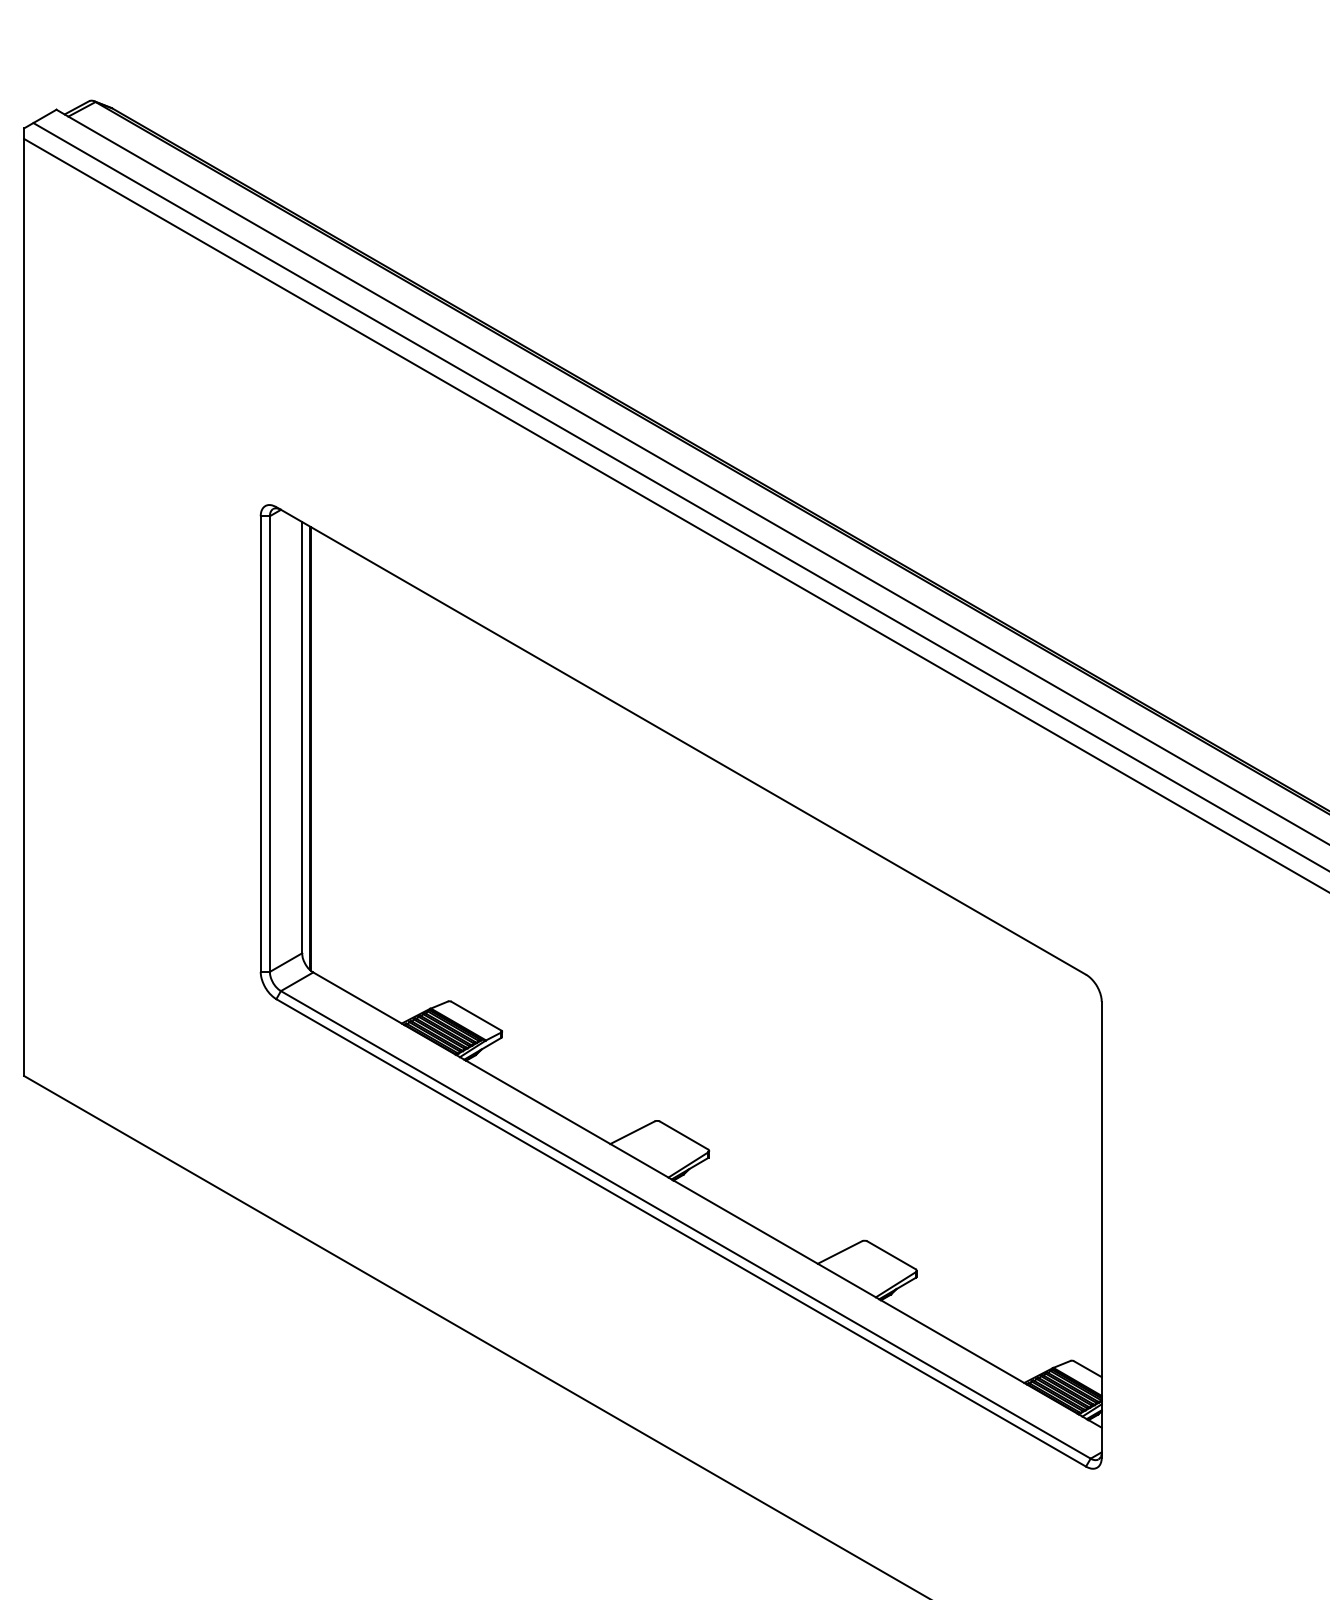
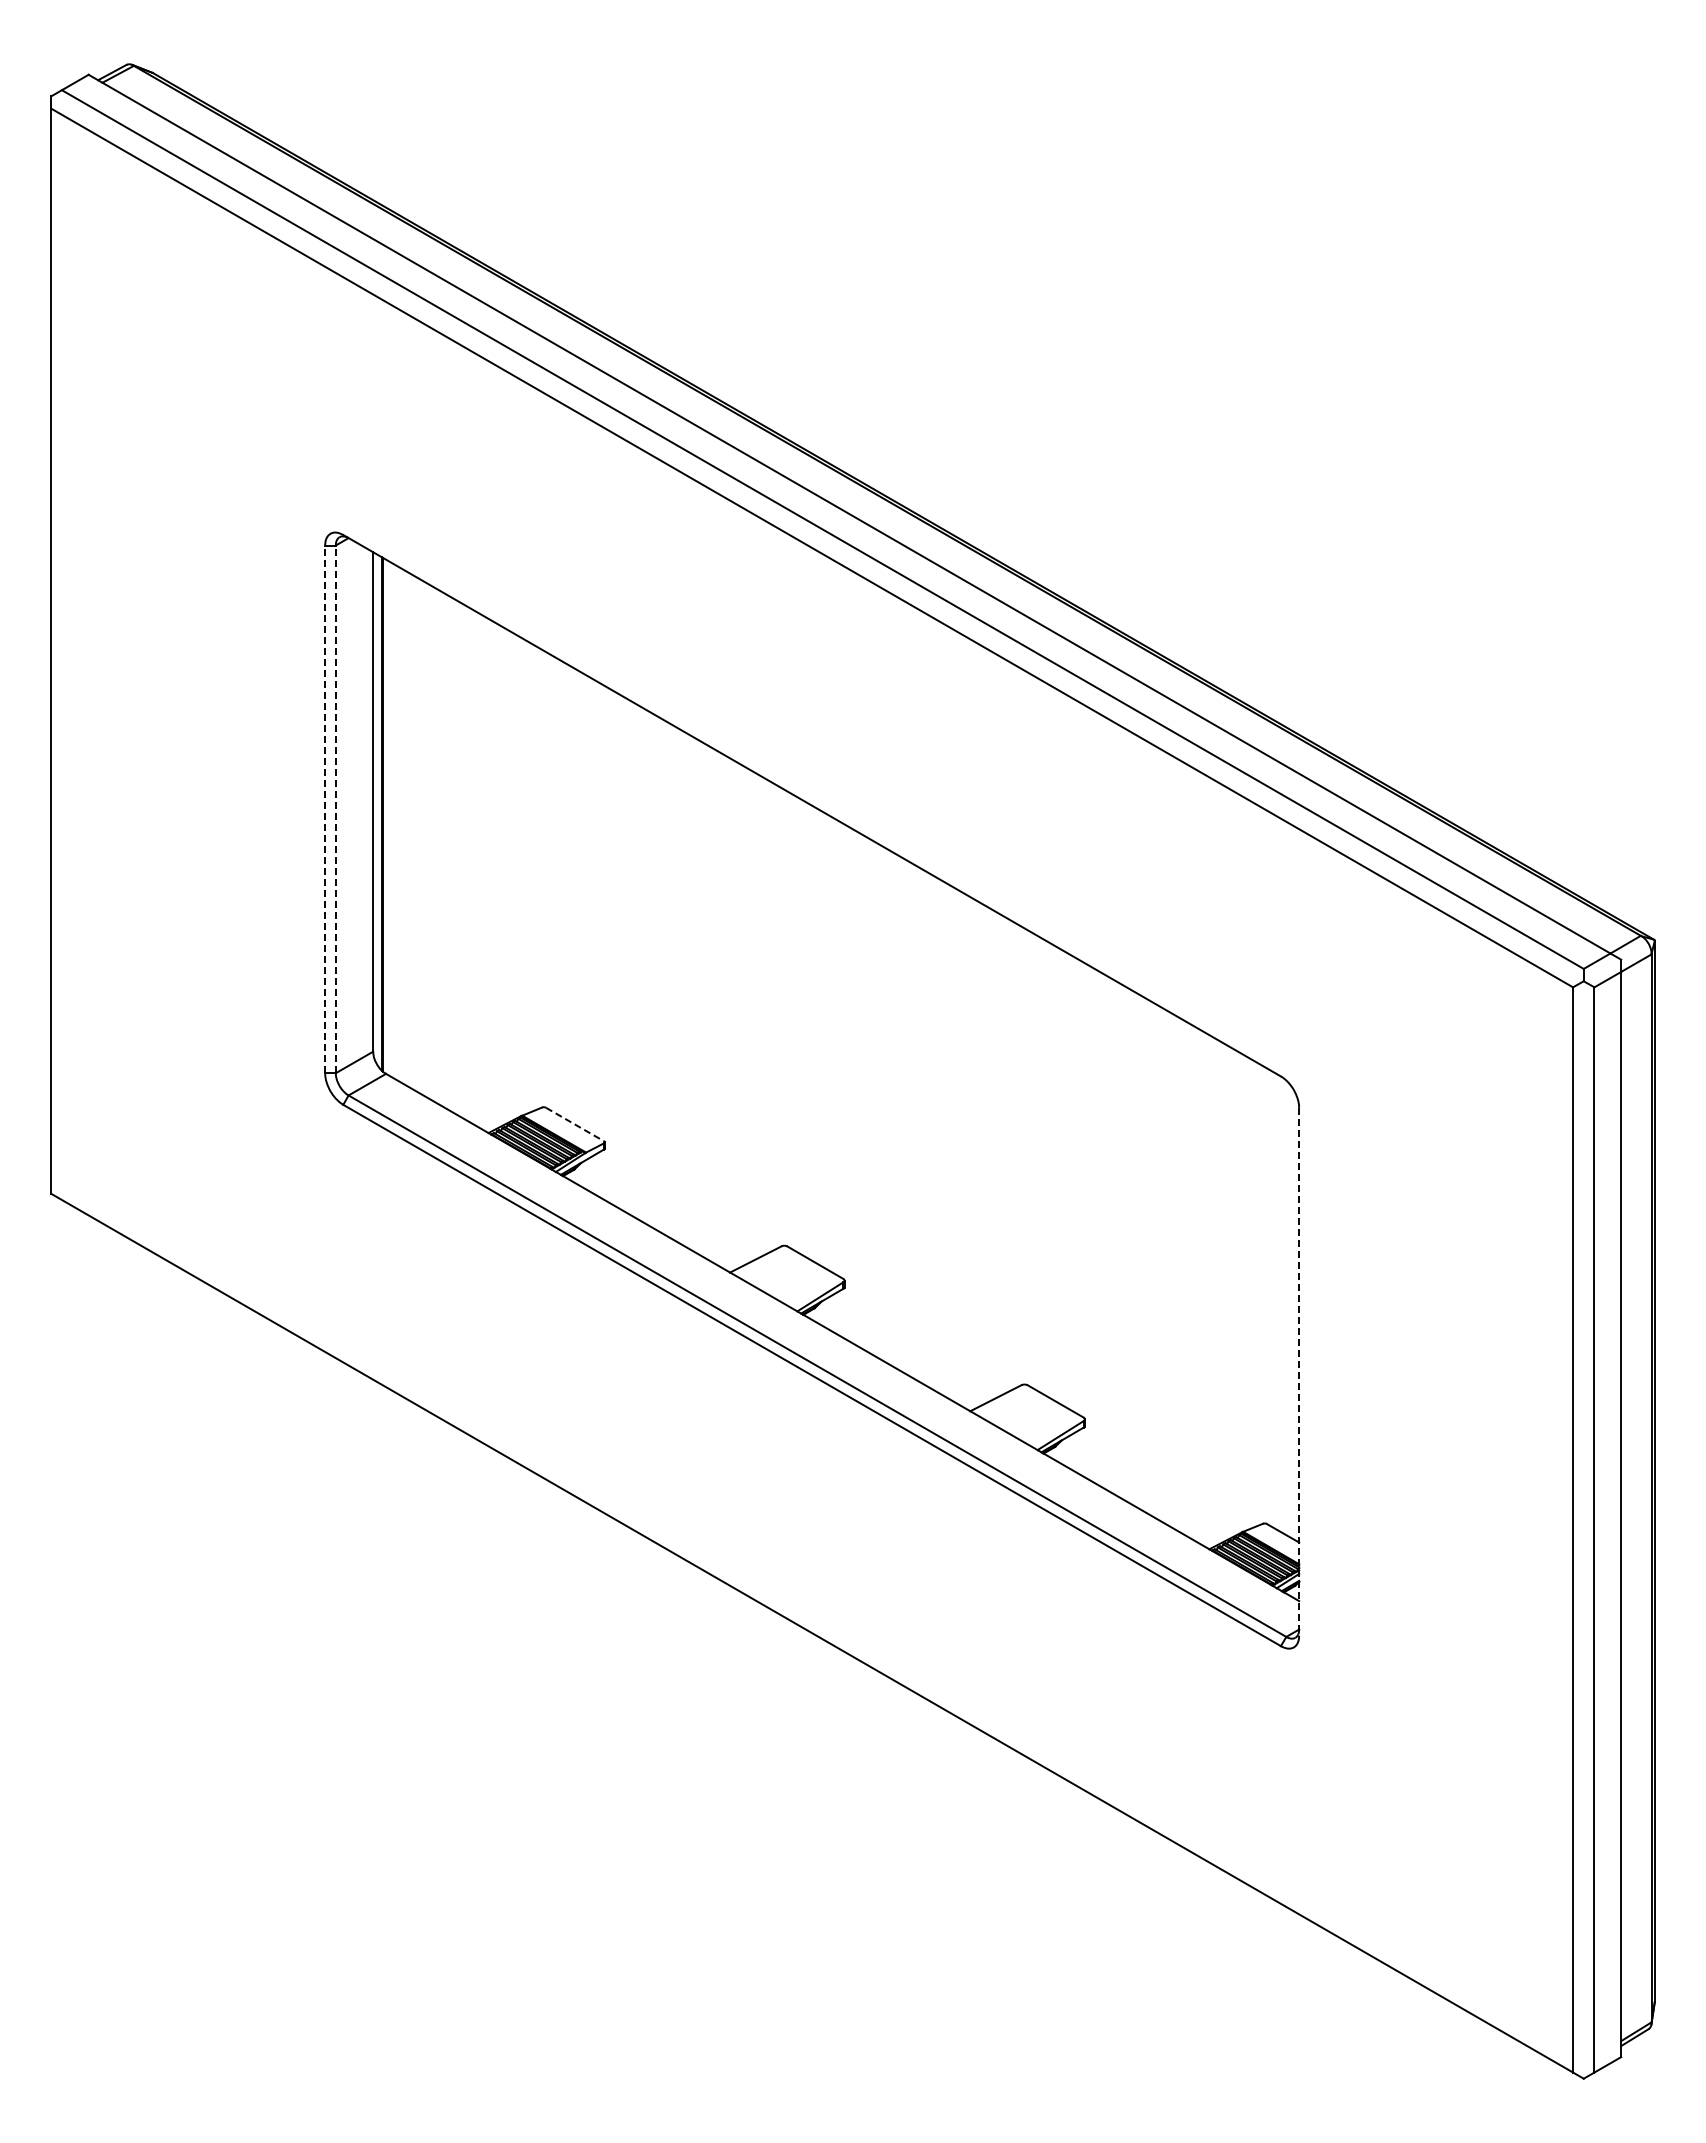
line: (261, 744) -> (325, 809), solid -> dashed
line: (269, 744) -> (335, 809), solid -> dashed
line: (476, 1016) -> (575, 1124), solid -> dashed
line: (1102, 1229) -> (1299, 1371), solid -> dashed

